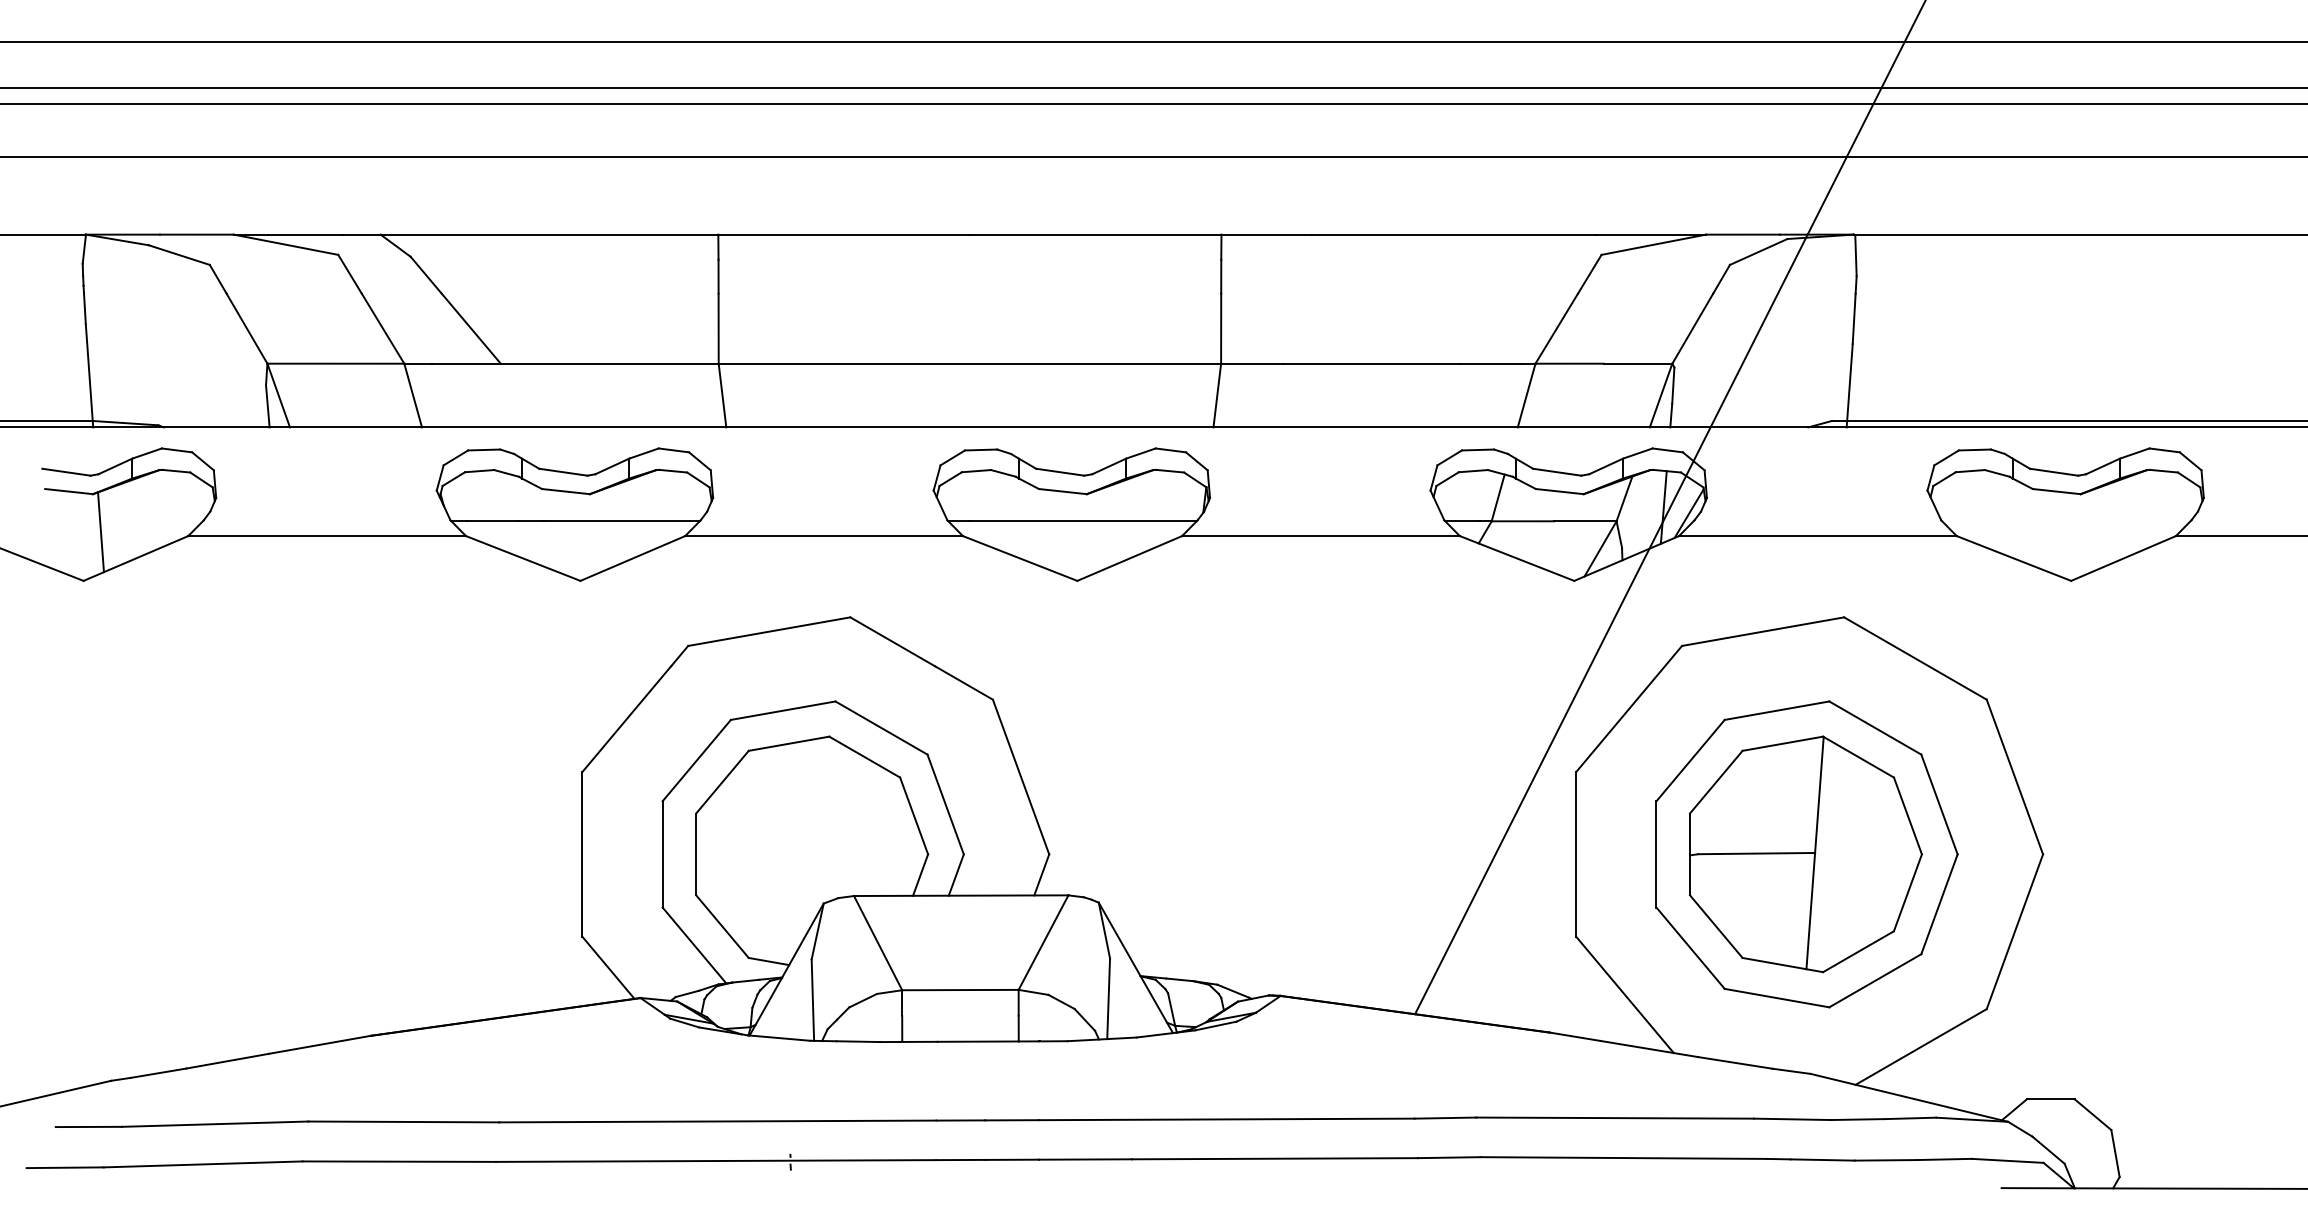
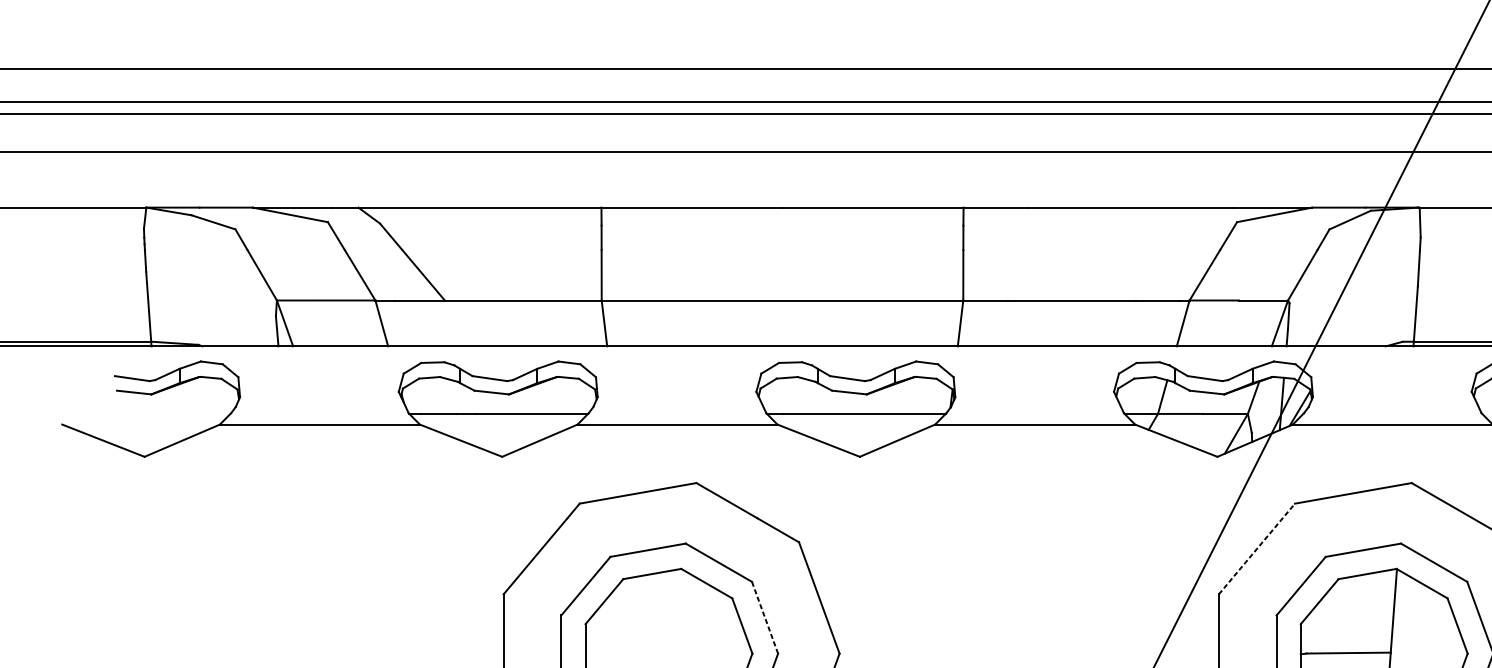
line: (100, 532) -> (156, 421), removed
line: (1629, 708) -> (1257, 548), solid -> dashed
line: (945, 804) -> (764, 617), solid -> dashed

